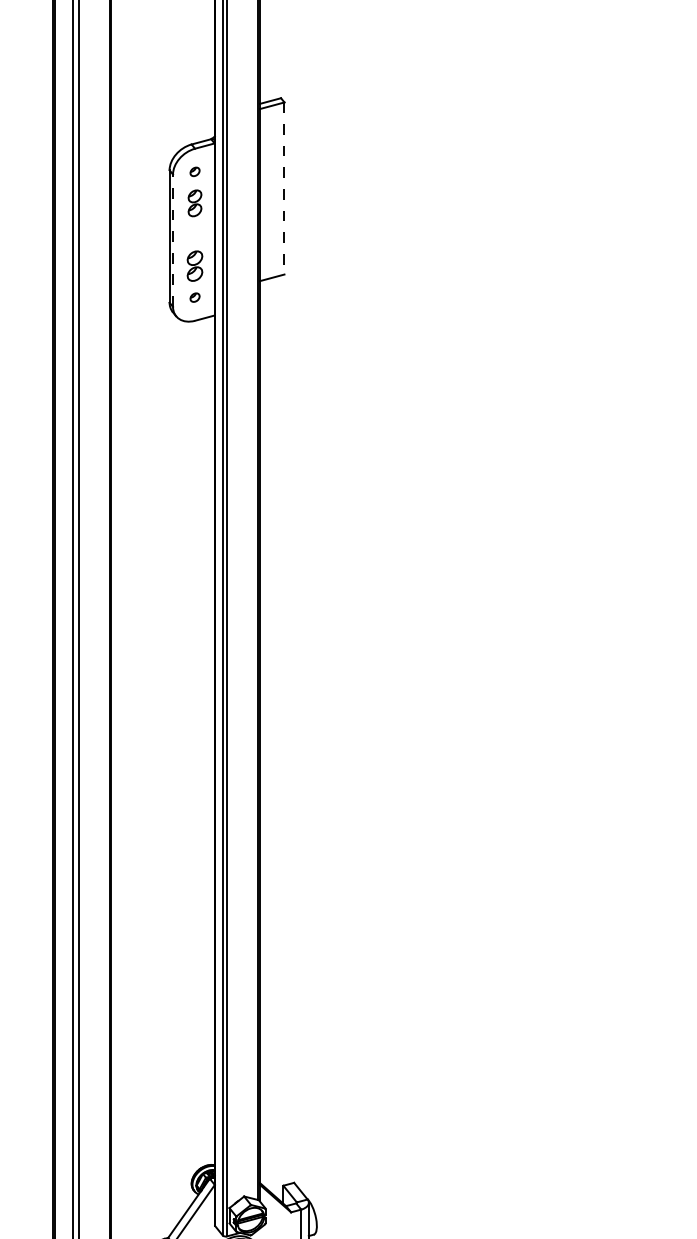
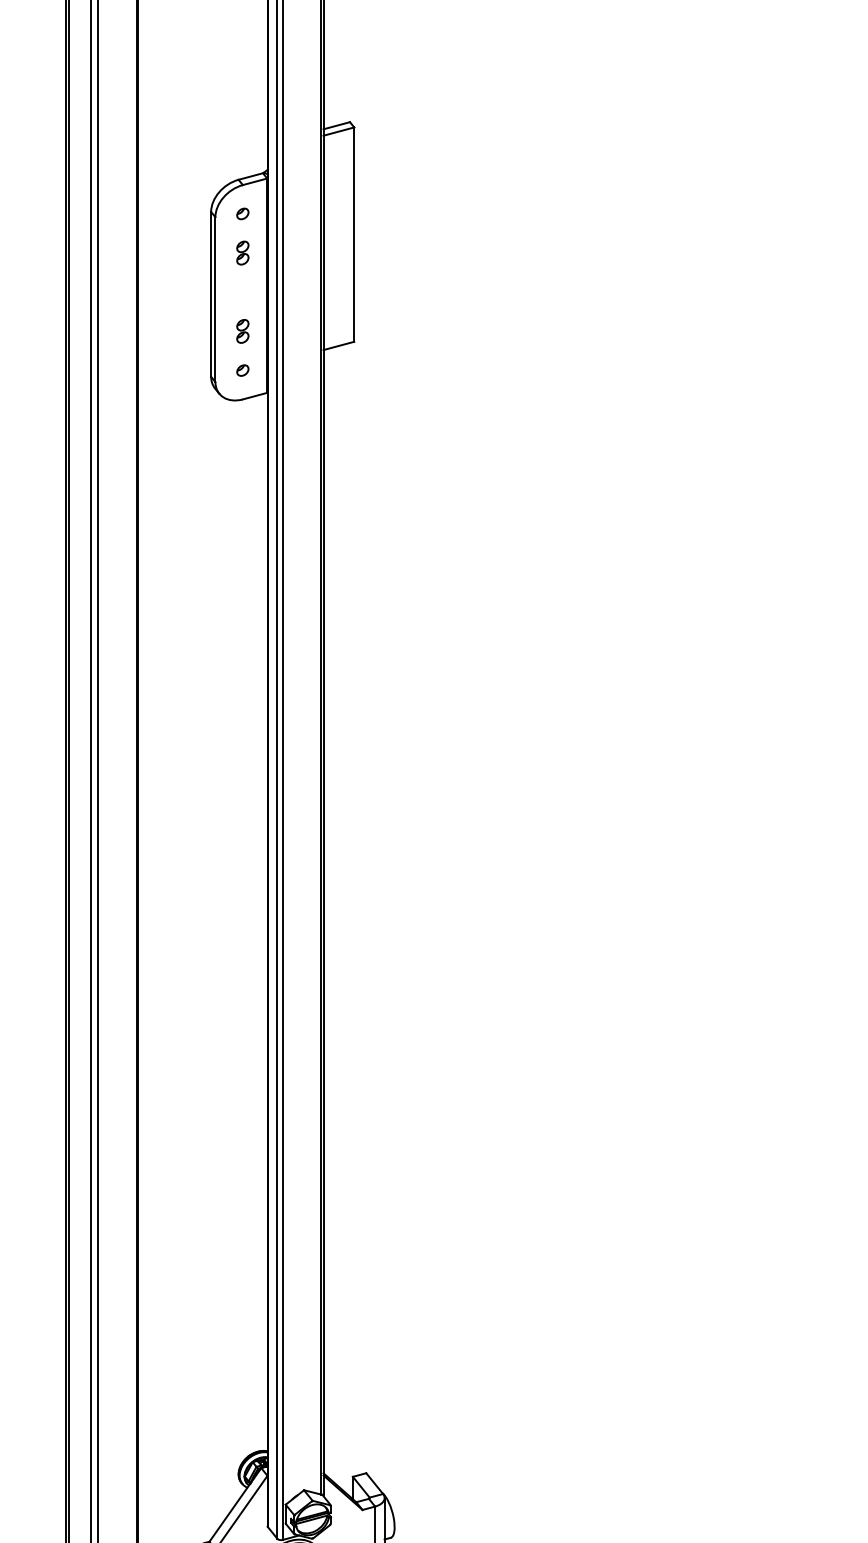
line: (284, 189) -> (354, 235), dashed -> solid
part: (194, 202) -> (242, 252), size x0.71
line: (173, 240) -> (215, 299), dashed -> solid
part: (194, 266) -> (242, 331), size x0.62

